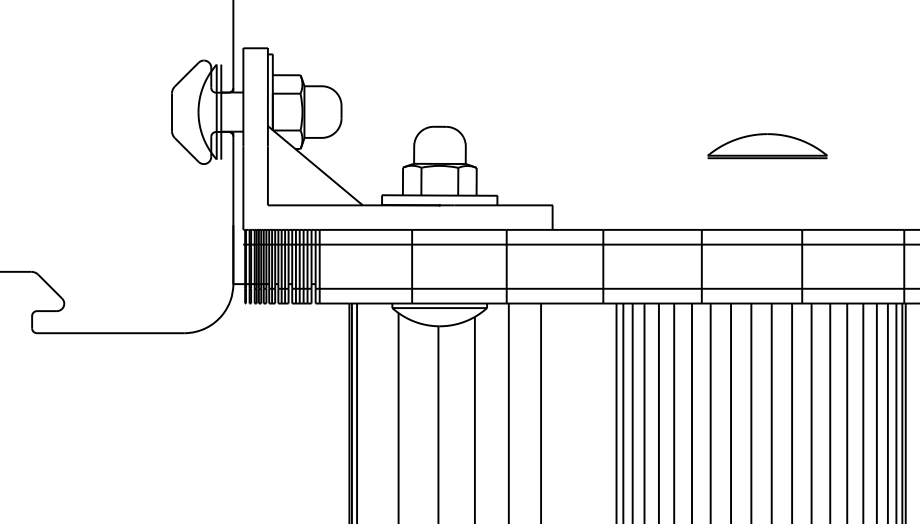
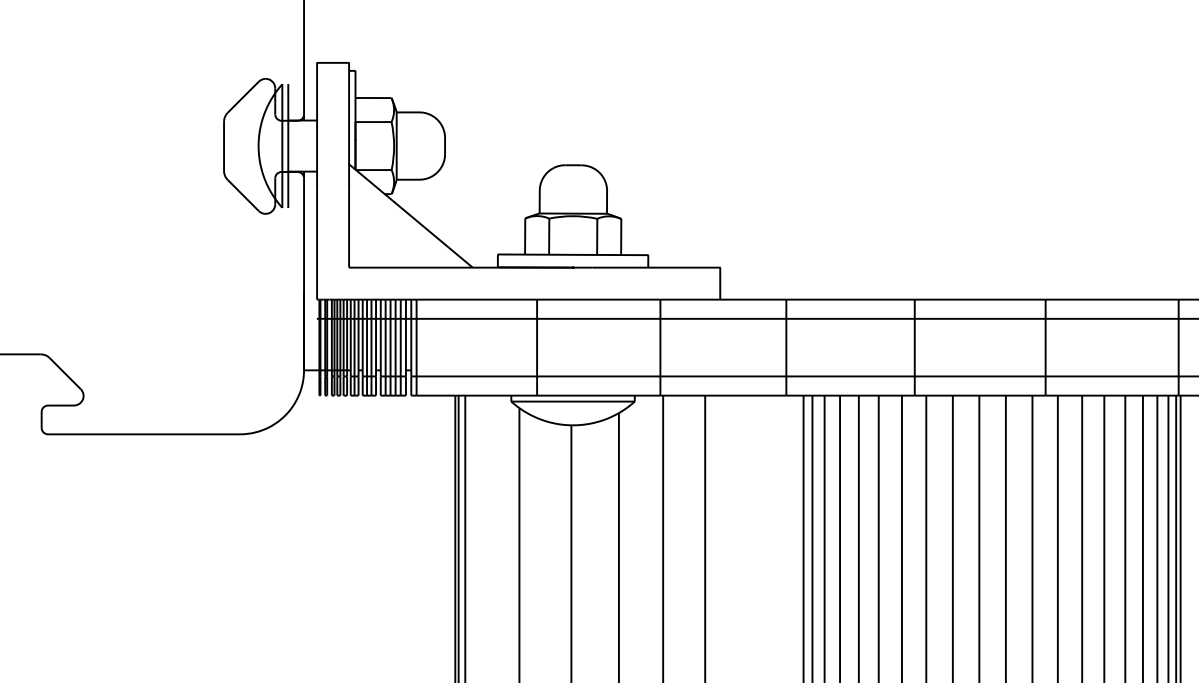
part: (767, 146) -> (1000, 190), removed

